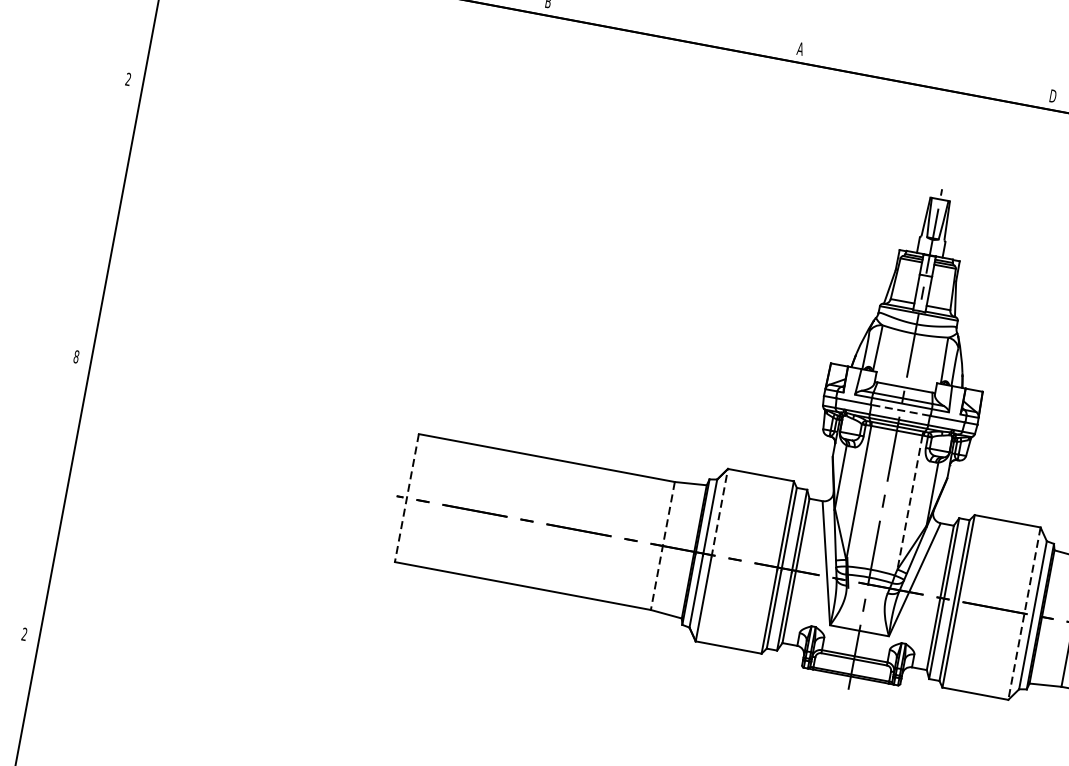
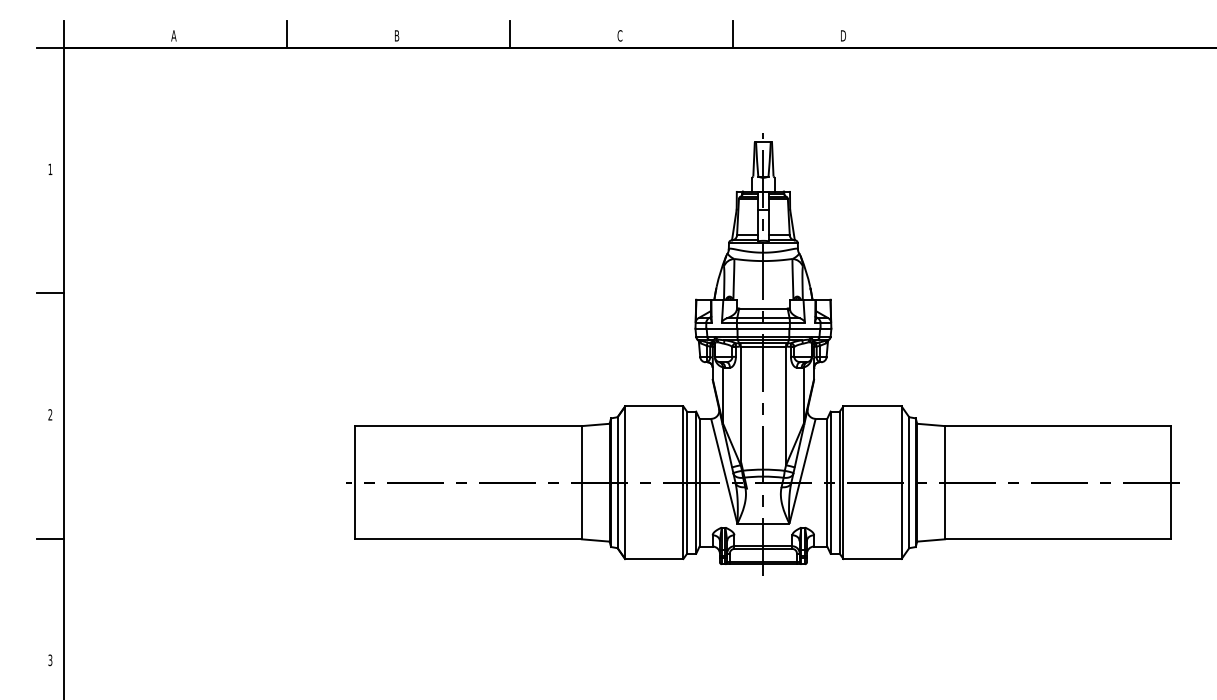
line: (676, 22) -> (509, 33), added
text: (800, 48) -> (619, 35), A -> C
line: (928, 70) -> (732, 33), added
text: (128, 78) -> (50, 168), 2 -> 1
line: (101, 219) -> (49, 293), added
text: (76, 356) -> (50, 414), 8 -> 2
line: (900, 410) -> (763, 328), dashed -> solid
line: (49, 496) -> (49, 538), added
line: (407, 497) -> (355, 482), dashed -> solid
line: (910, 503) -> (786, 406), dashed -> solid
line: (720, 513) -> (625, 445), dashed -> solid
line: (662, 545) -> (581, 482), dashed -> solid
line: (1024, 614) -> (901, 483), dashed -> solid
text: (24, 634) -> (50, 660), 2 -> 3

